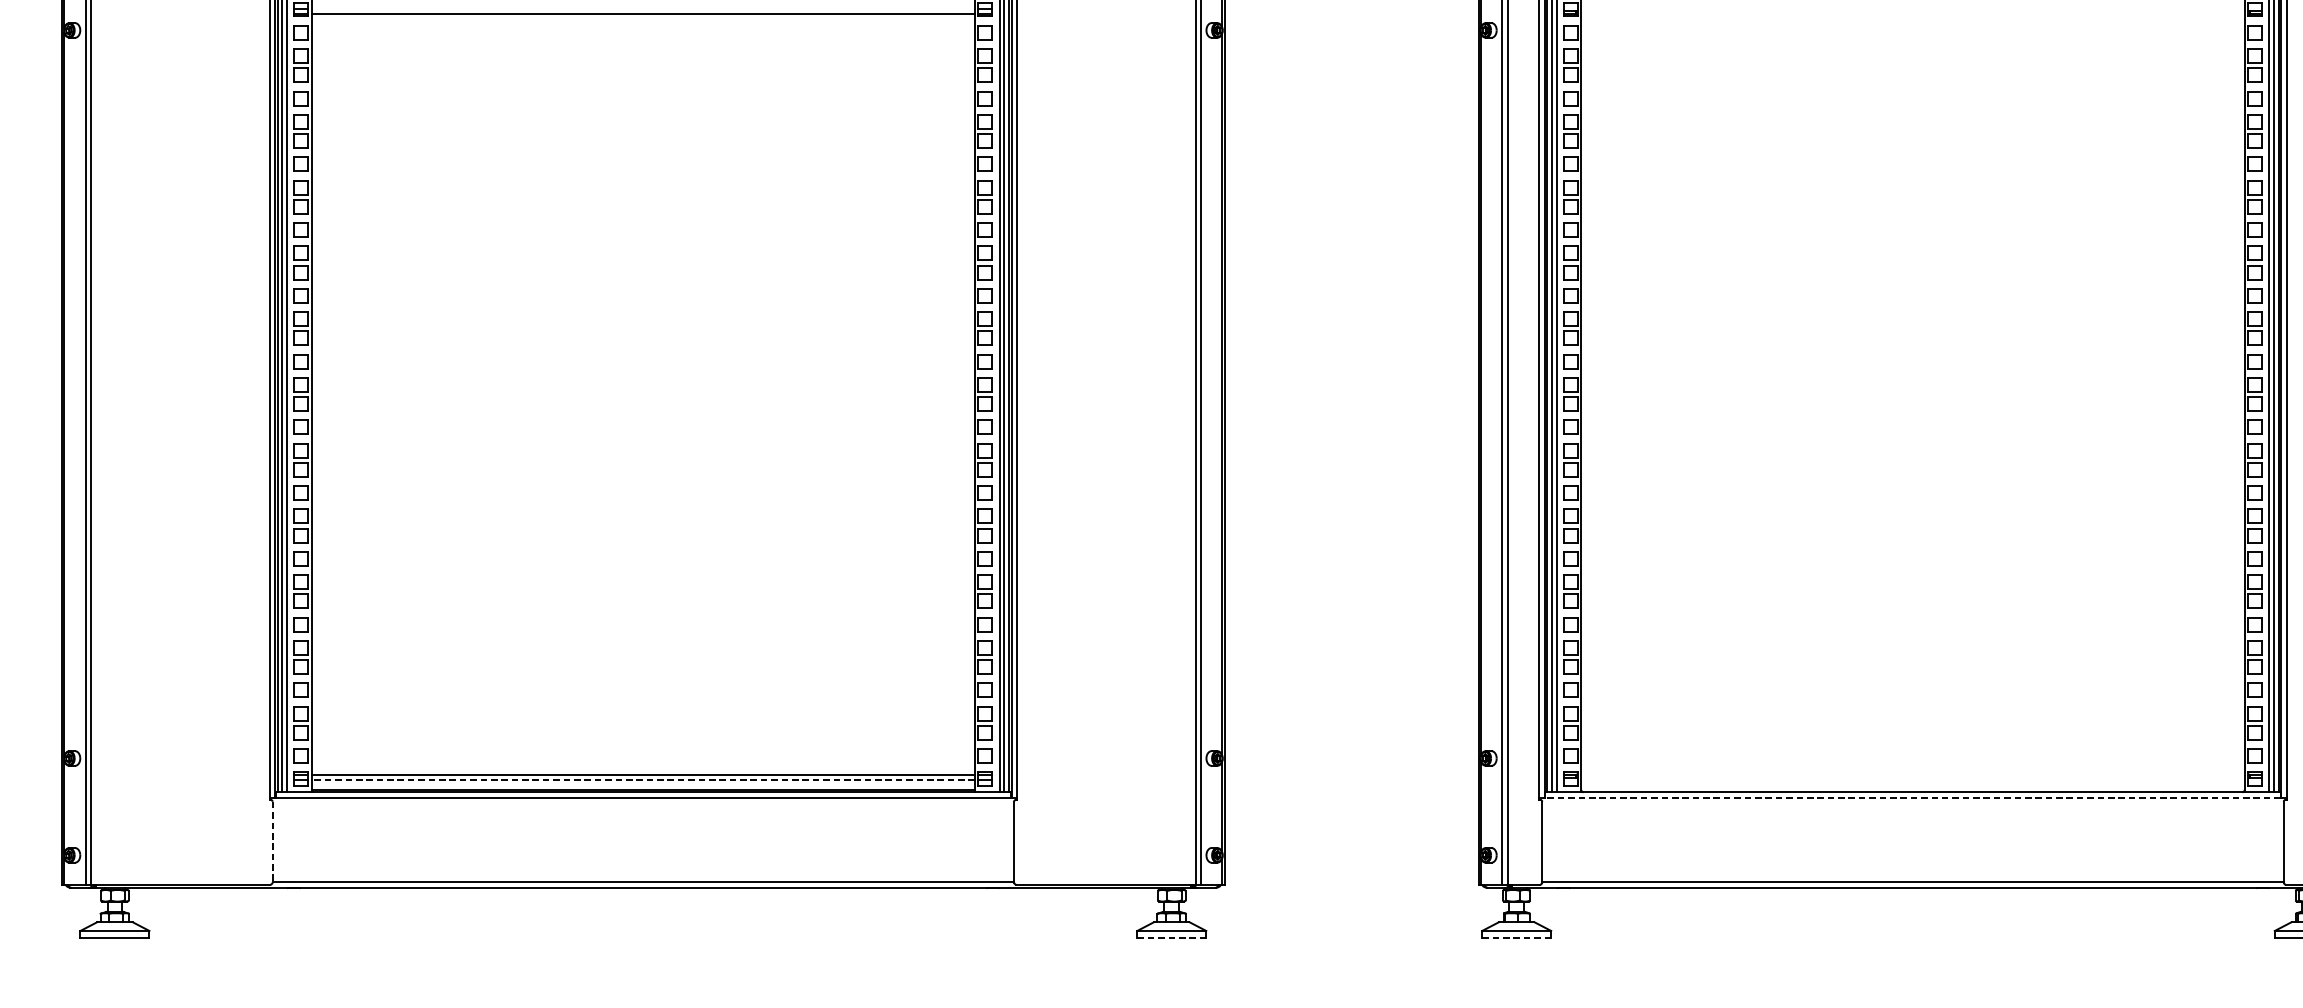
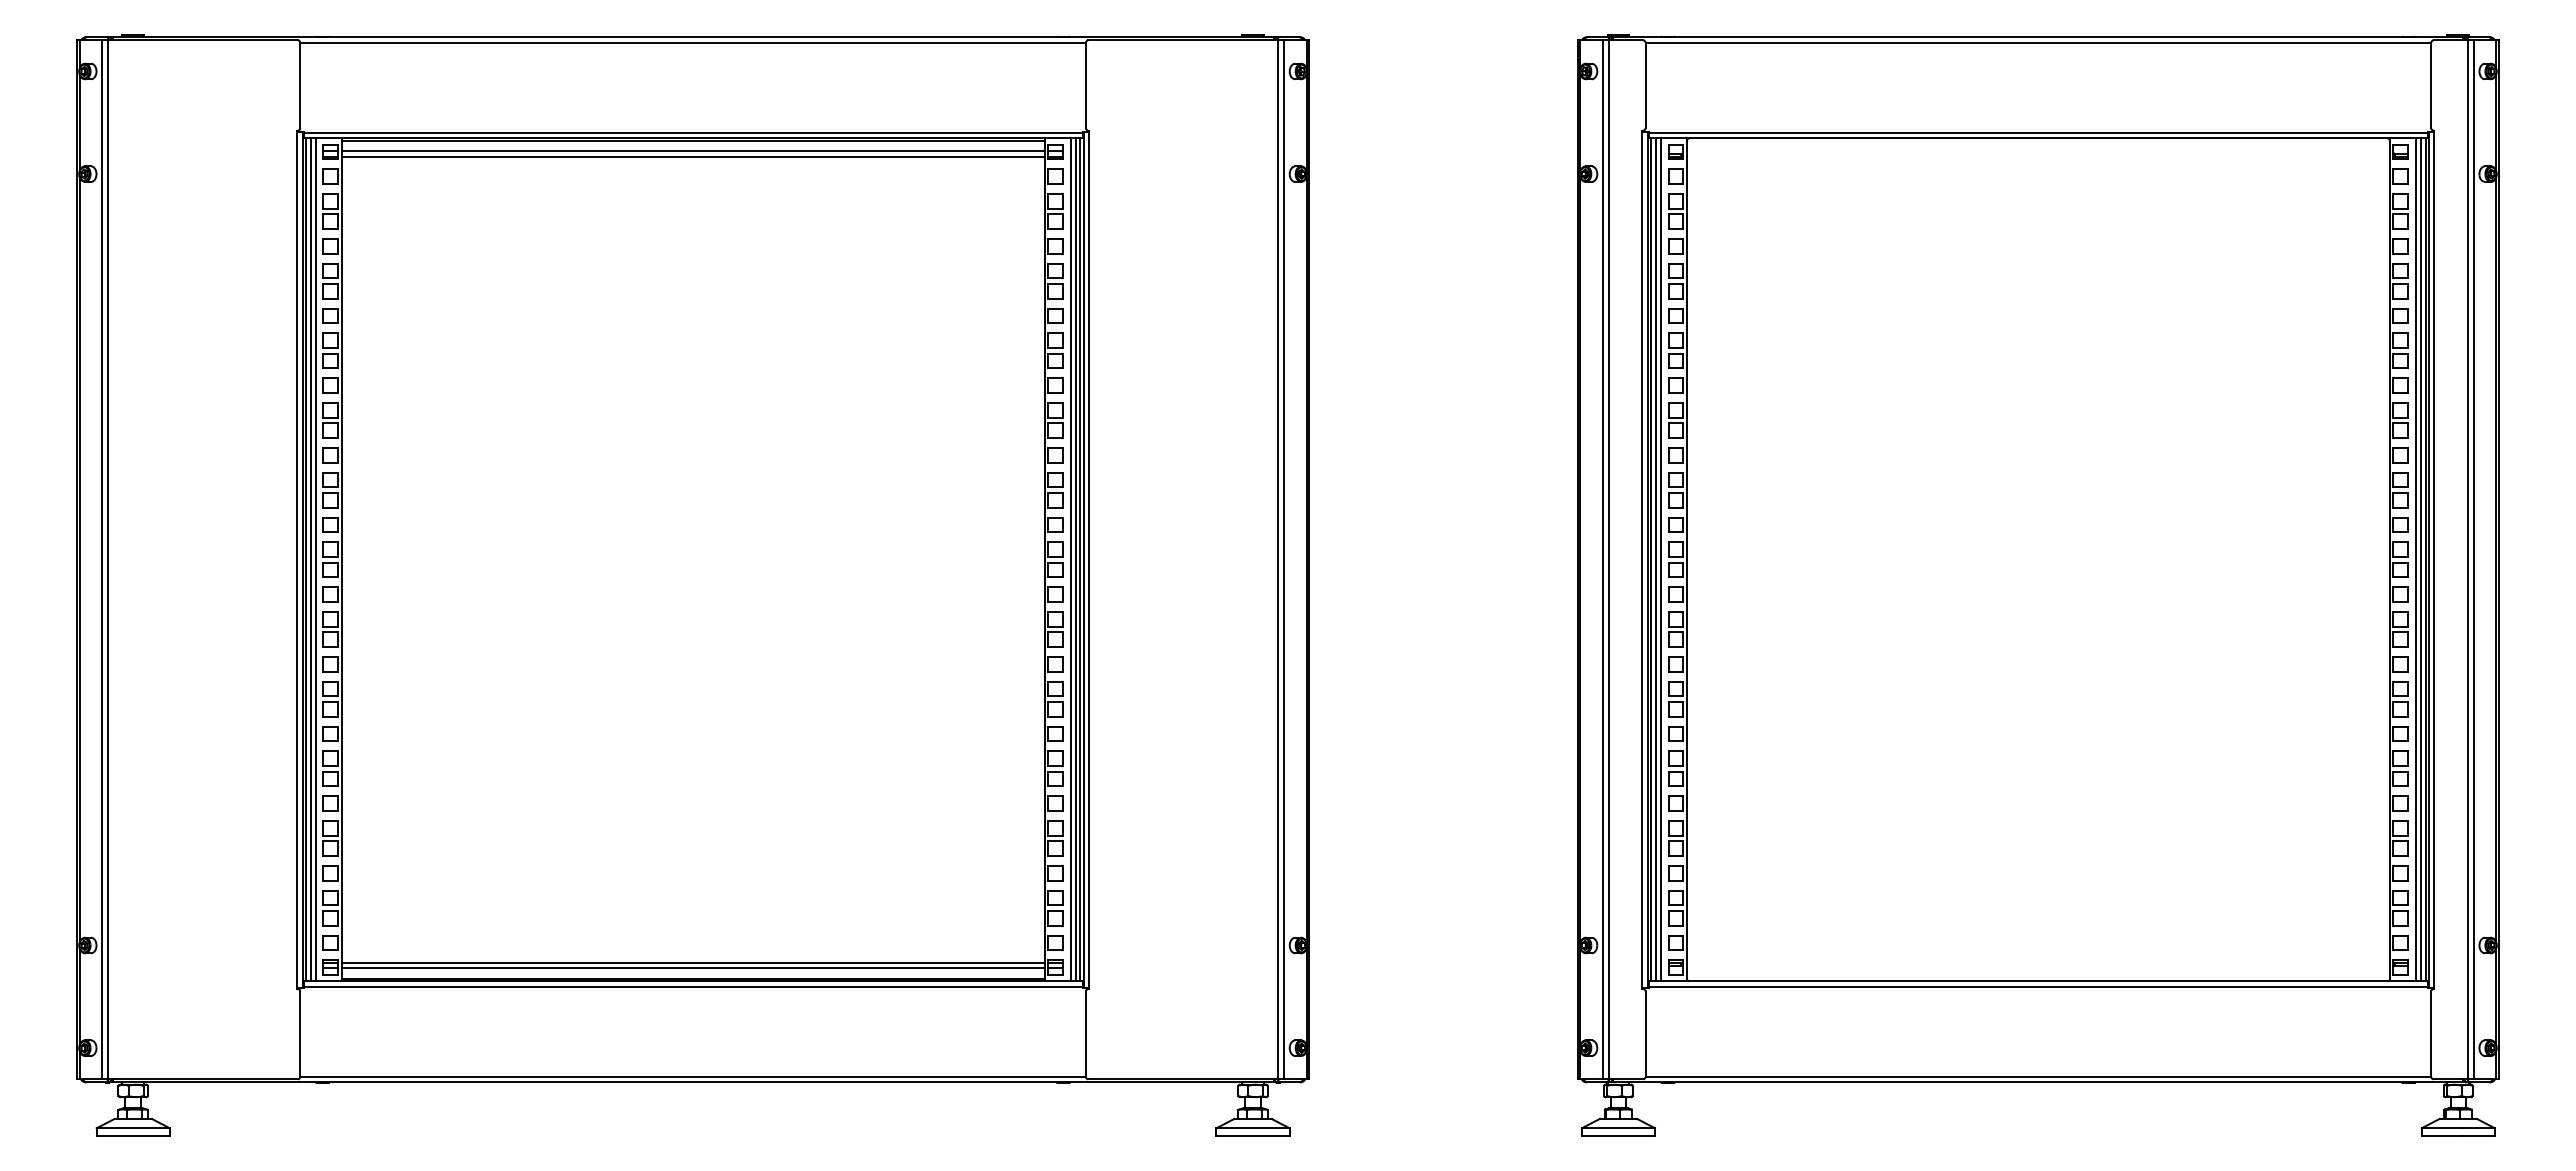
line: (642, 9) -> (692, 151), added
line: (642, 780) -> (692, 968), dashed -> solid
line: (1913, 797) -> (2038, 986), dashed -> solid
line: (272, 842) -> (300, 1034), dashed -> solid
line: (1171, 938) -> (1252, 1136), dashed -> solid
line: (1516, 938) -> (1618, 1136), dashed -> solid

